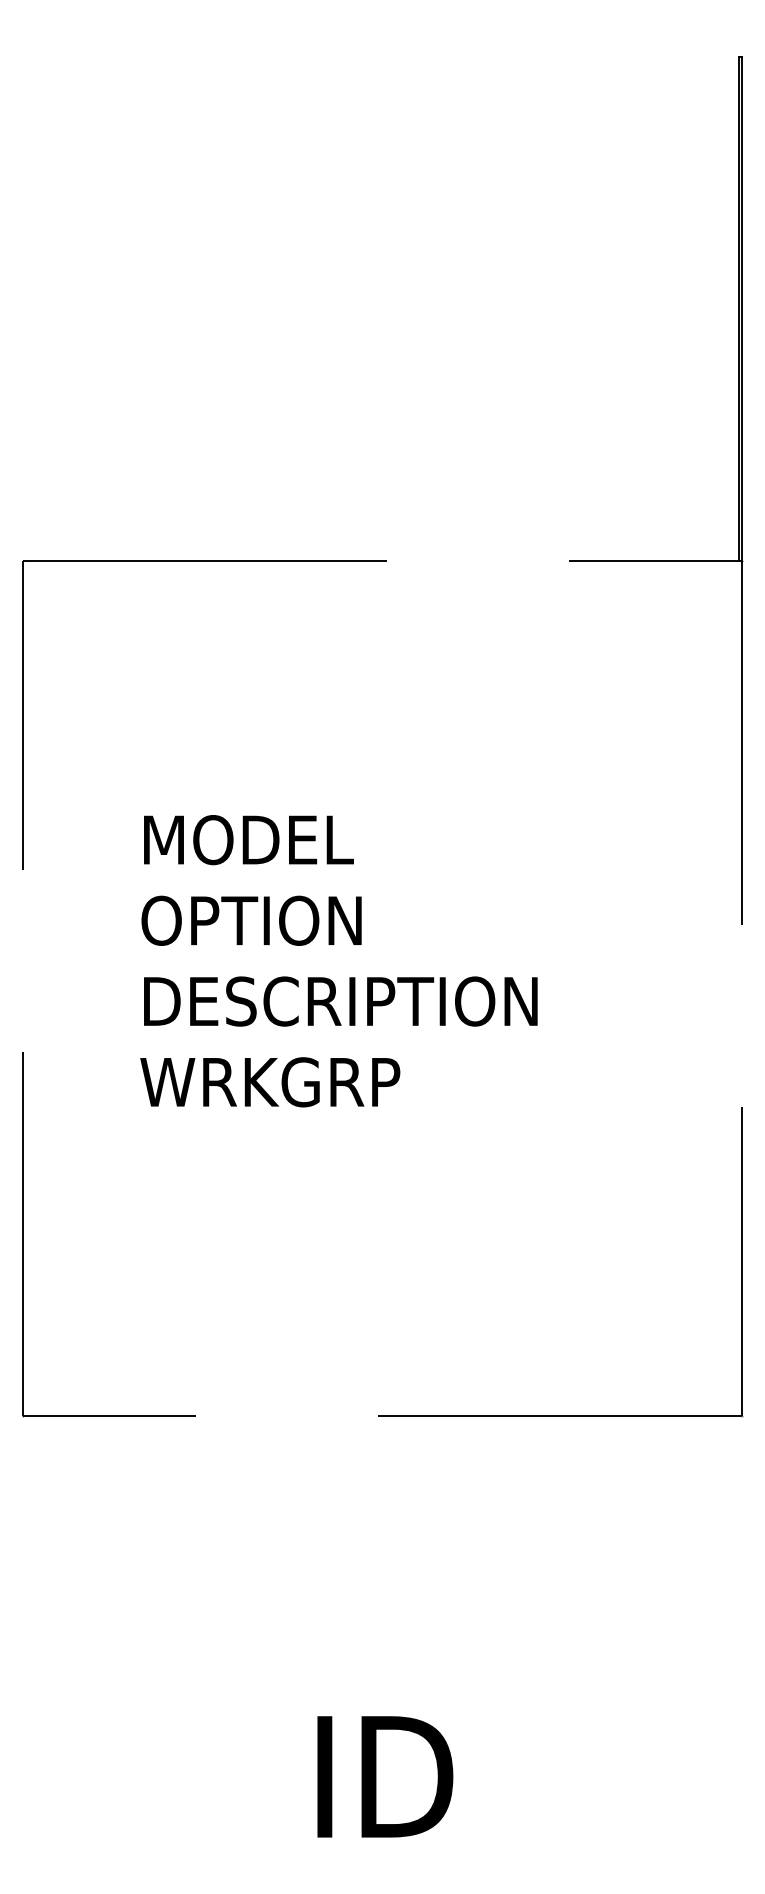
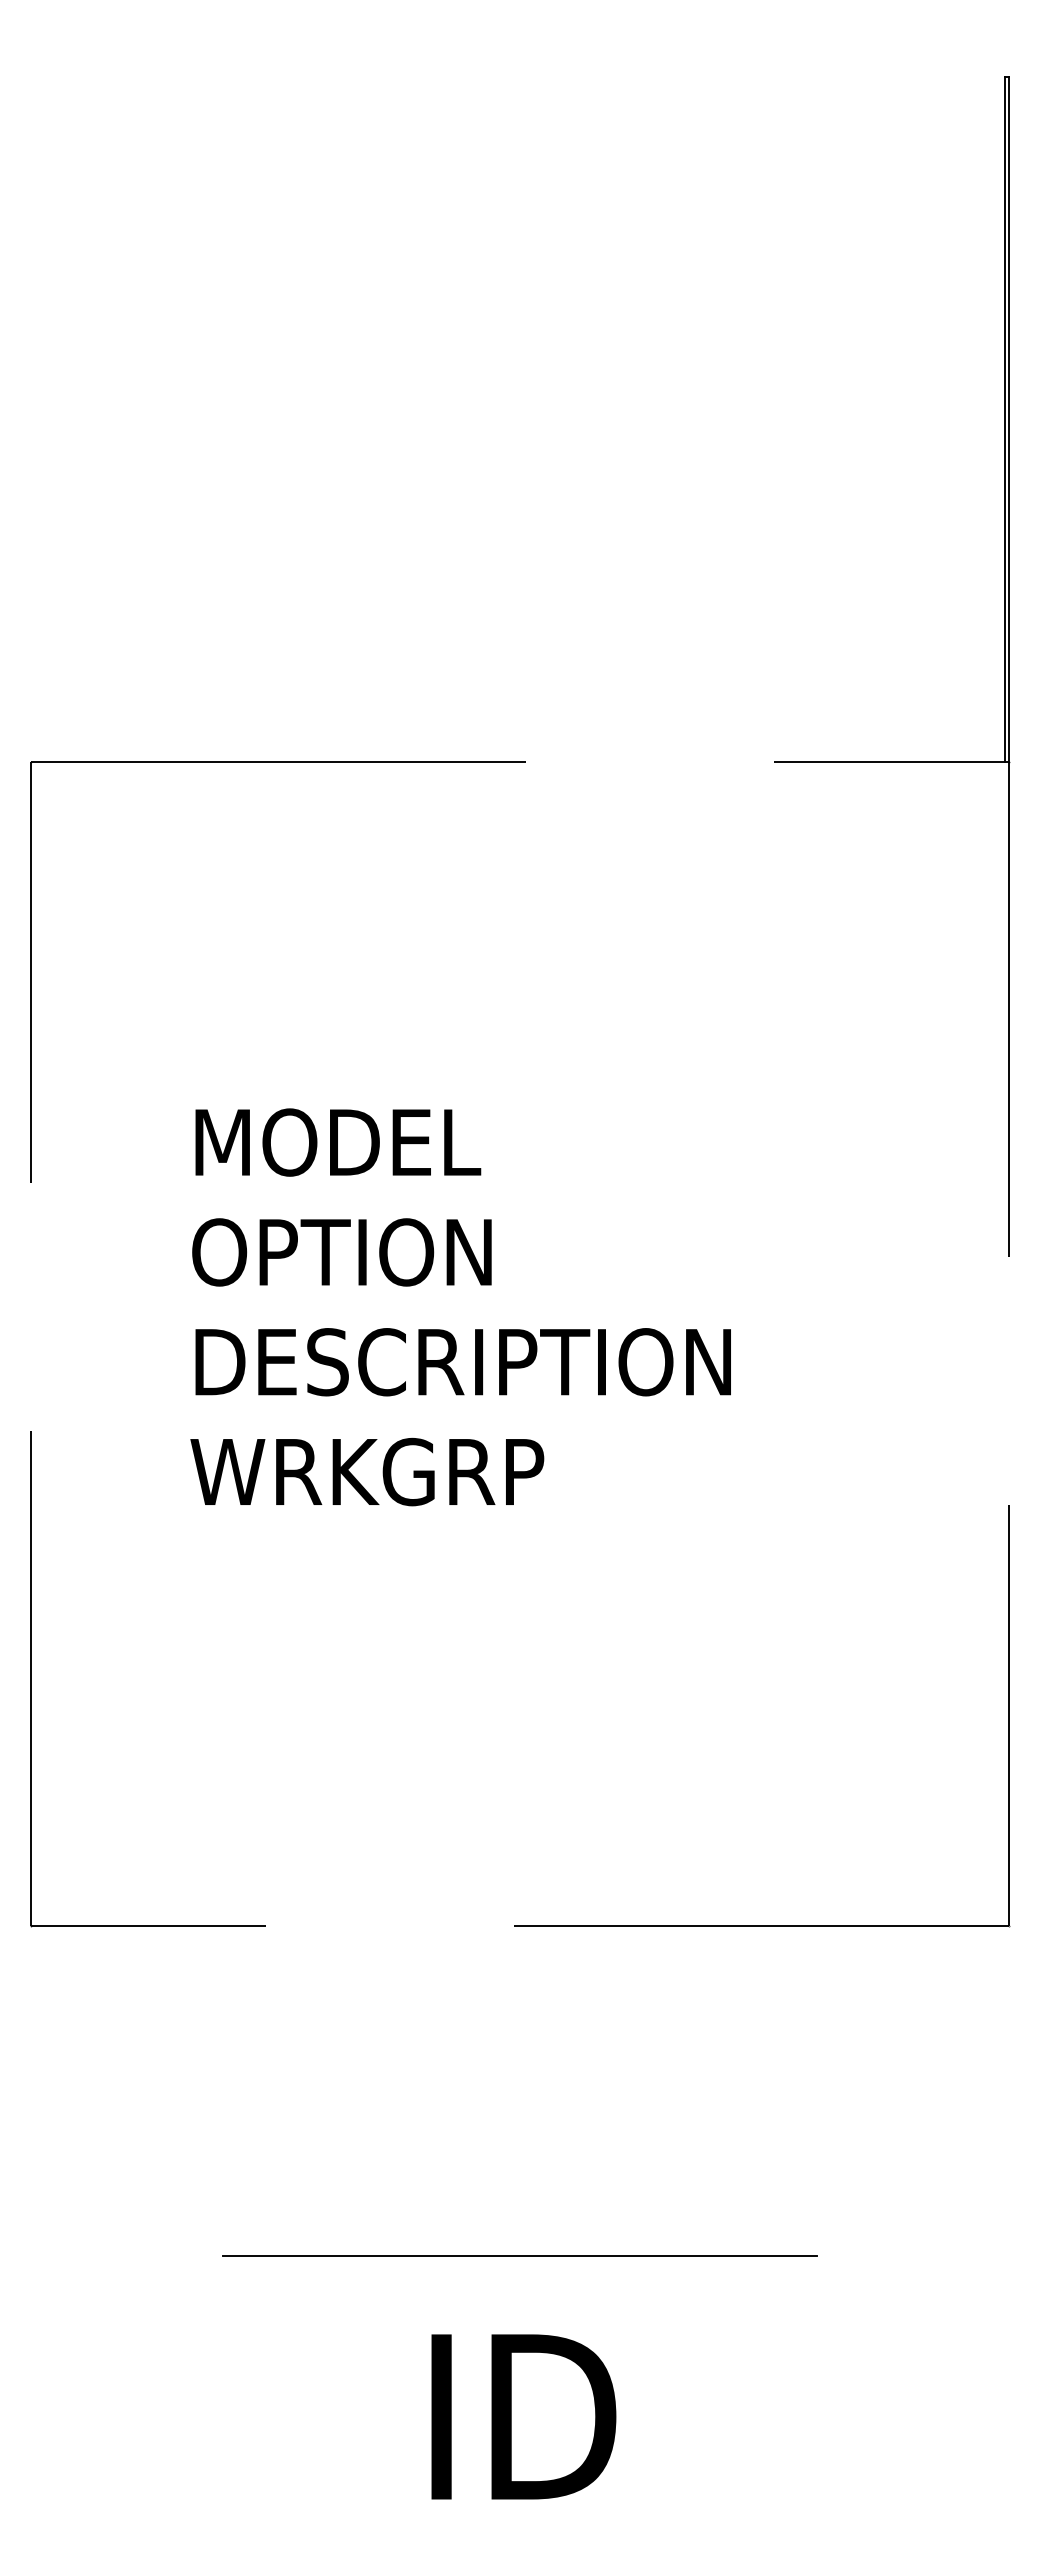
line: (382, 1658) -> (519, 2256), added

